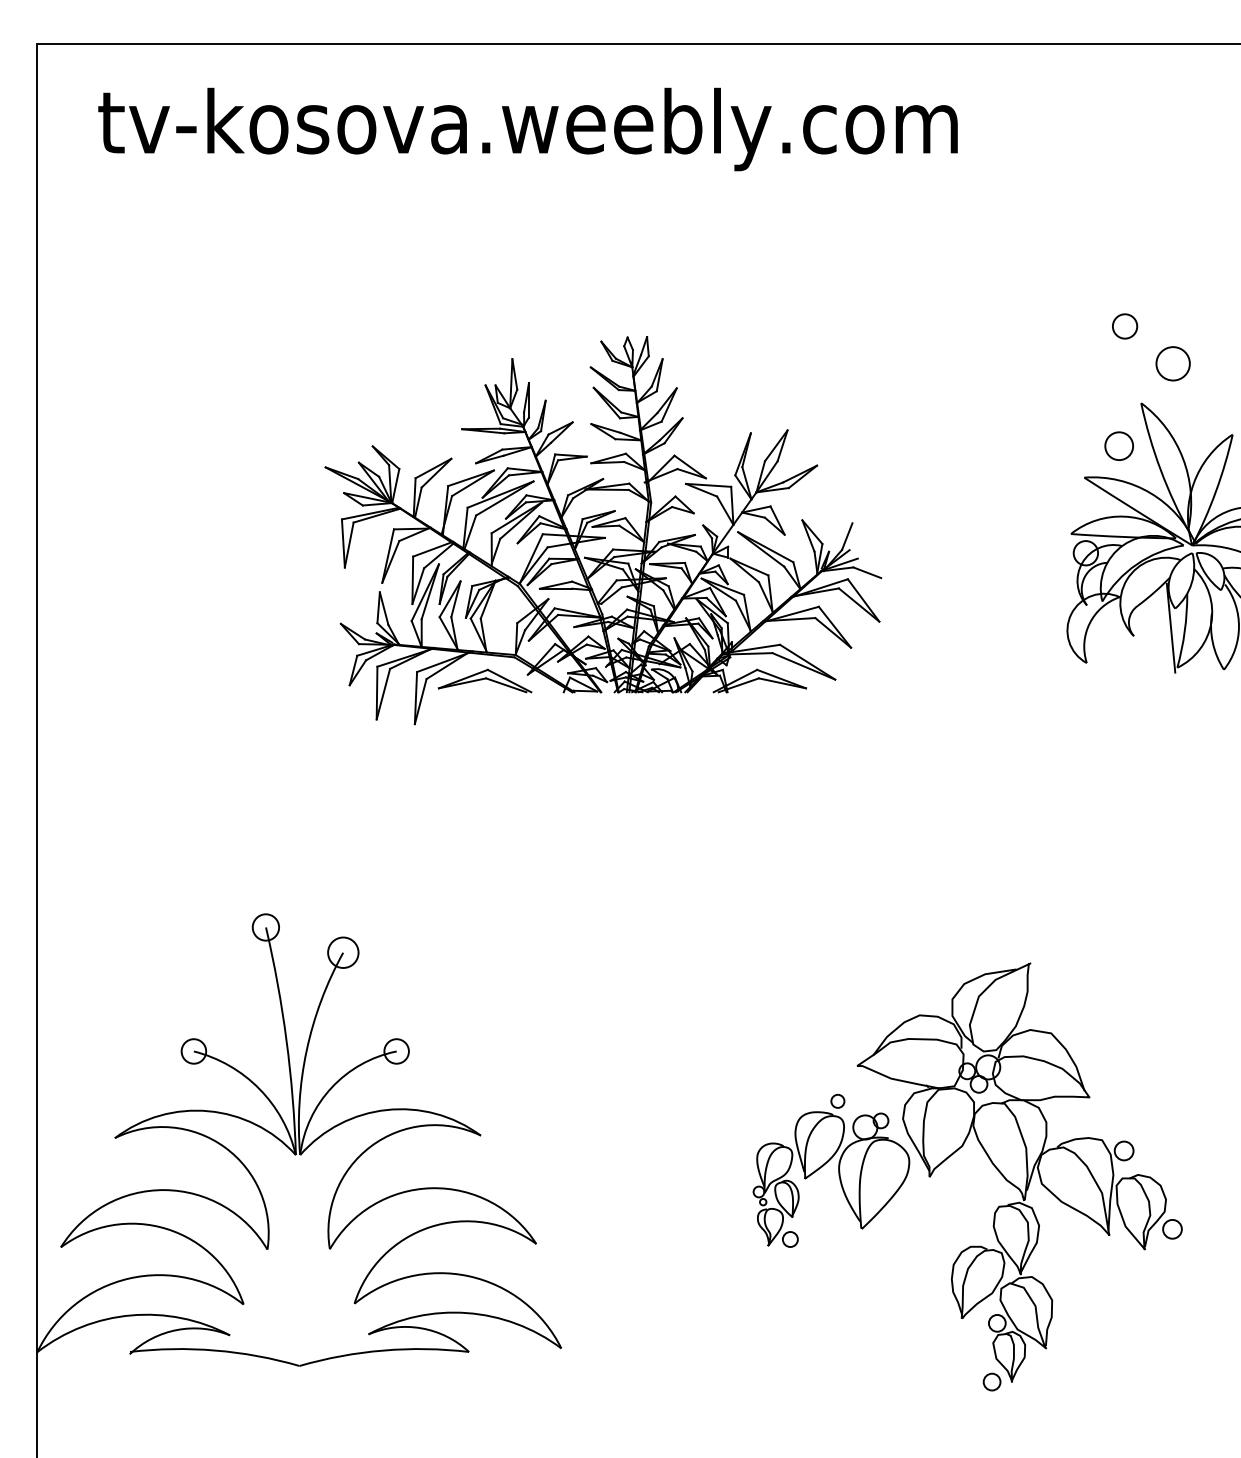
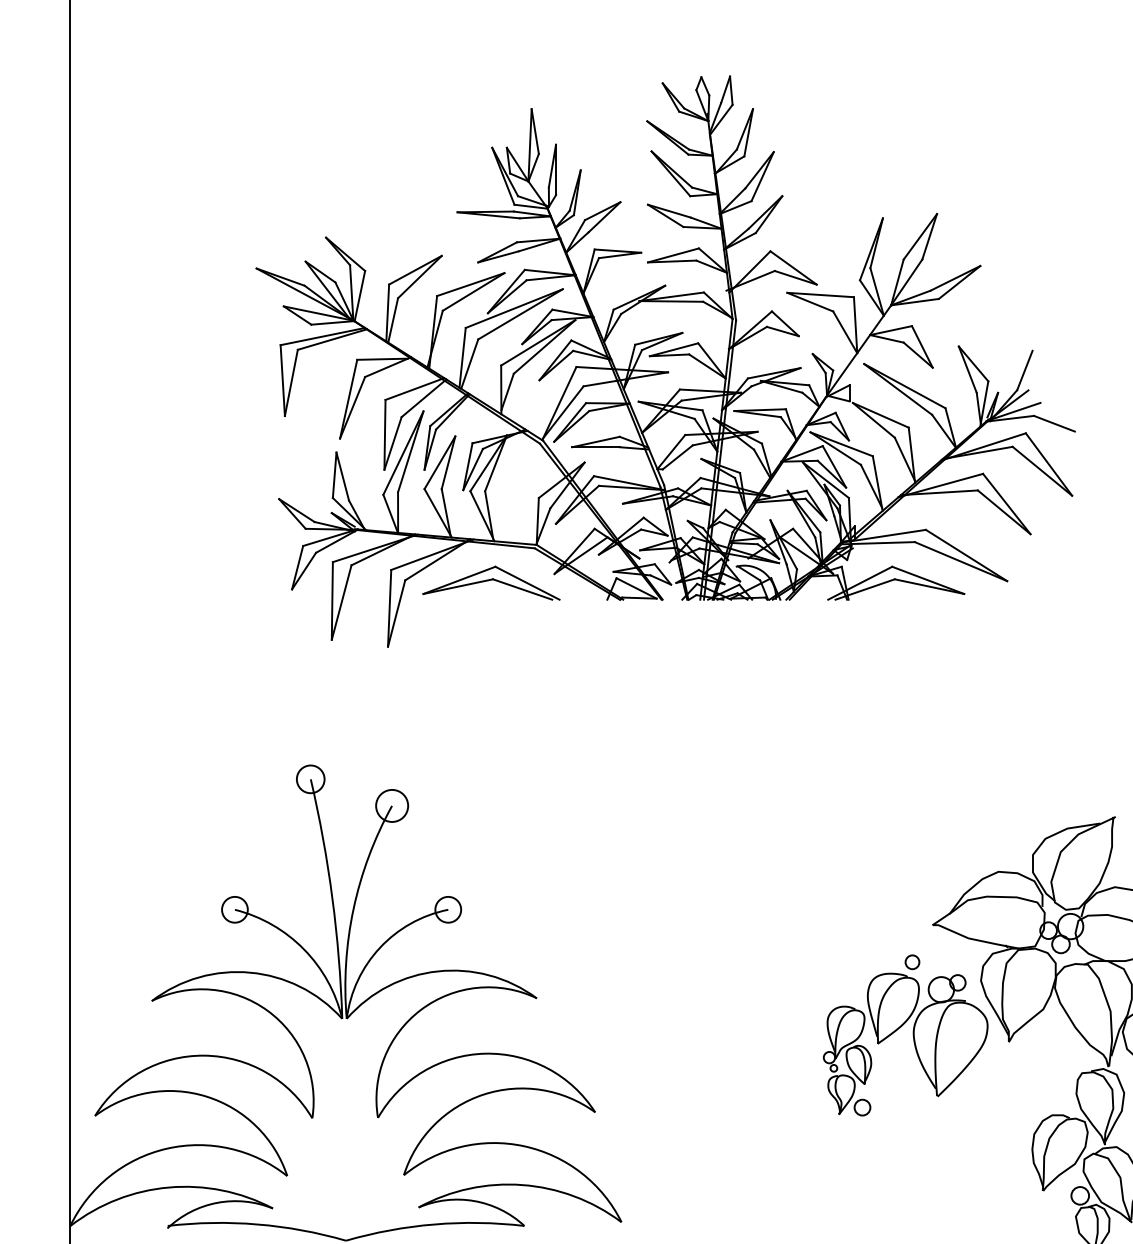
part: (603, 530) -> (665, 361), size x1.4

